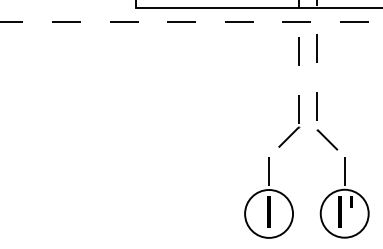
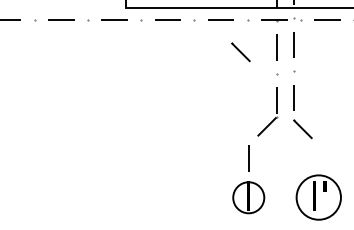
line: (260, 56) -> (240, 52), added
line: (344, 173) -> (318, 160), removed
circle: (268, 213) -> (248, 197), size x0.7

